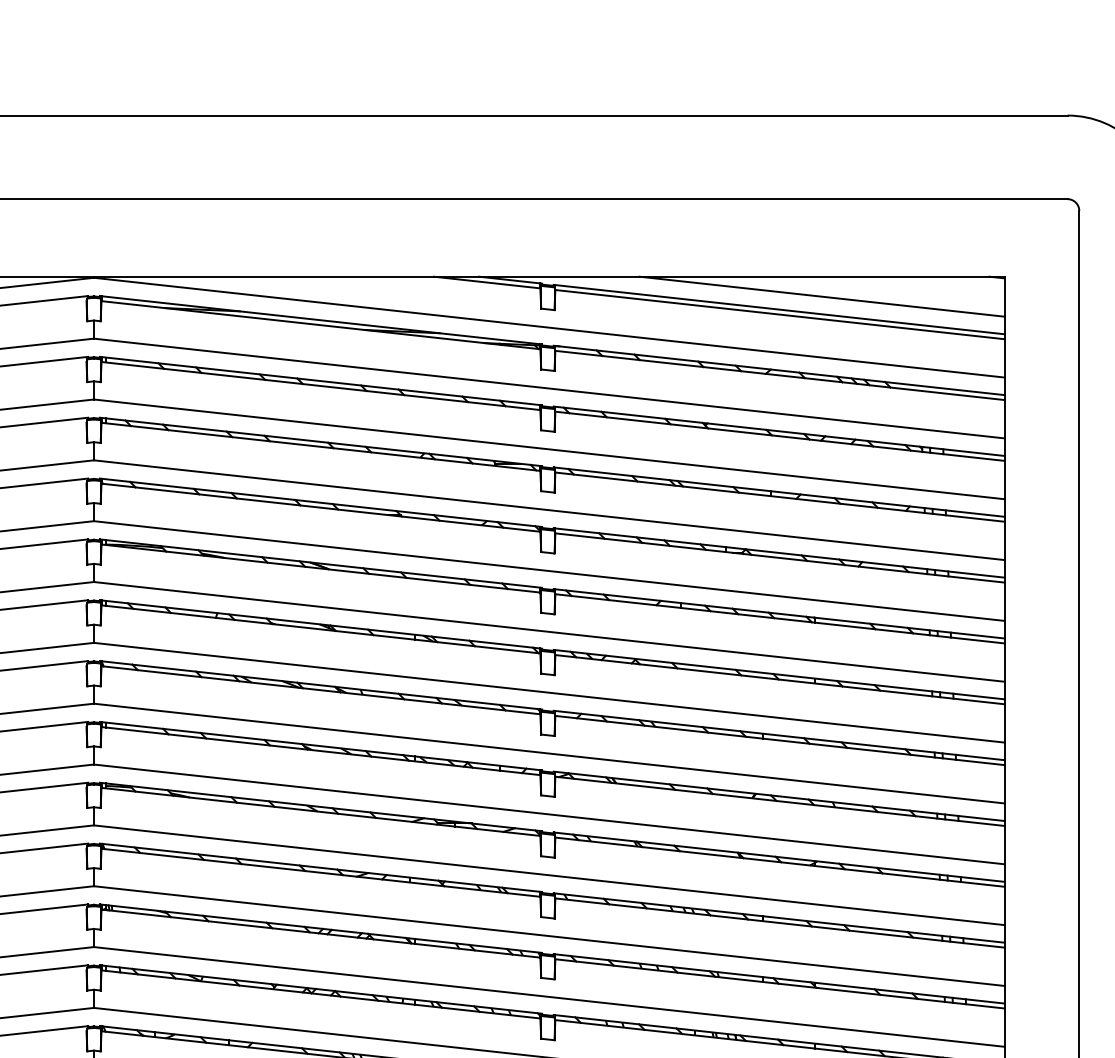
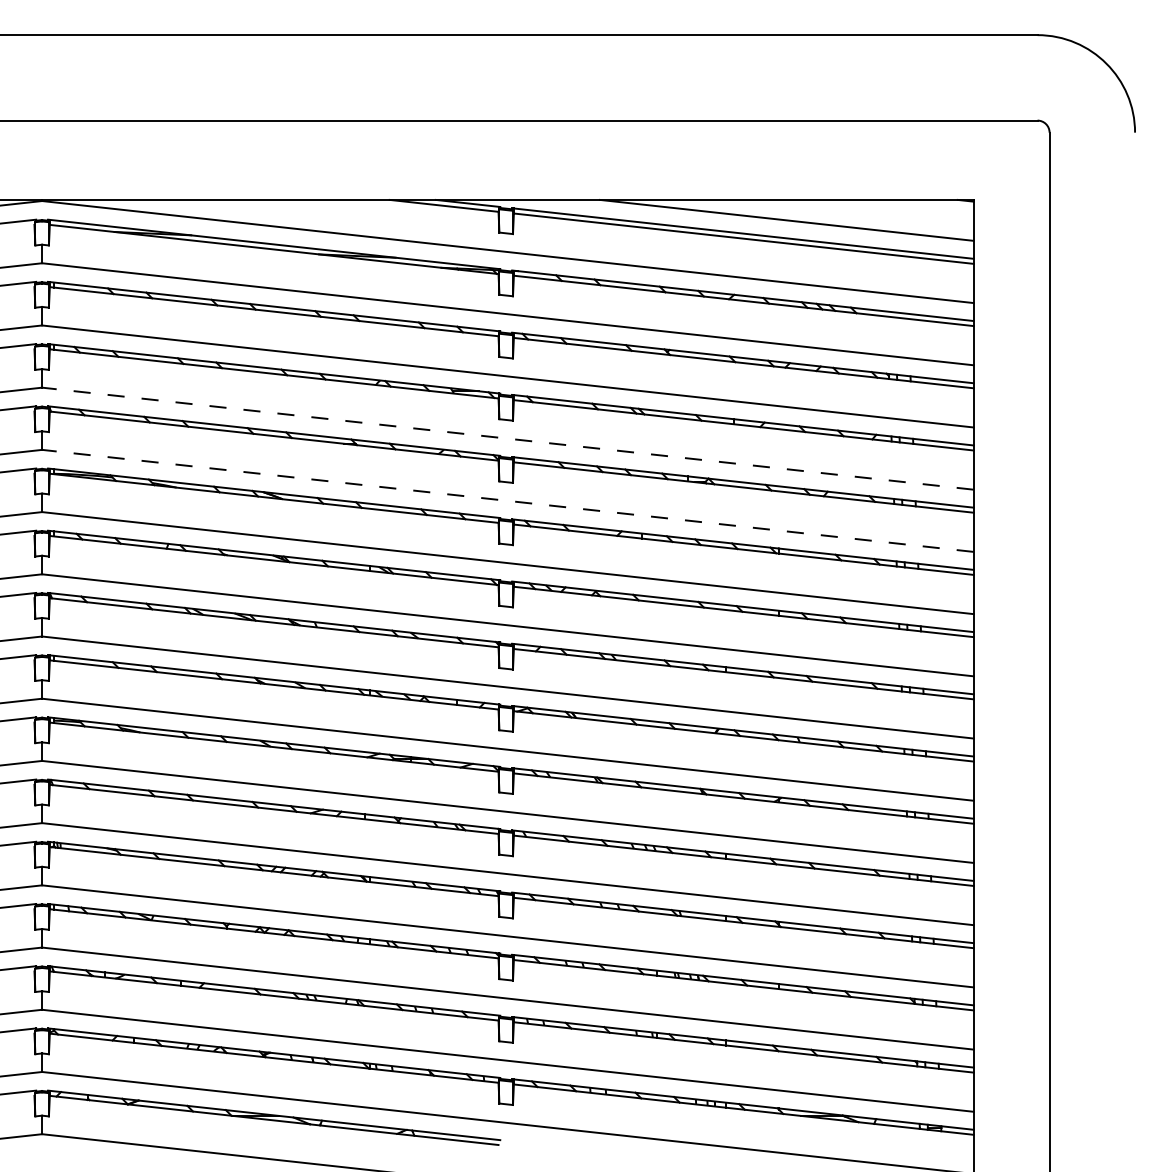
line: (549, 510) -> (507, 438), solid -> dashed
line: (549, 570) -> (507, 500), solid -> dashed

